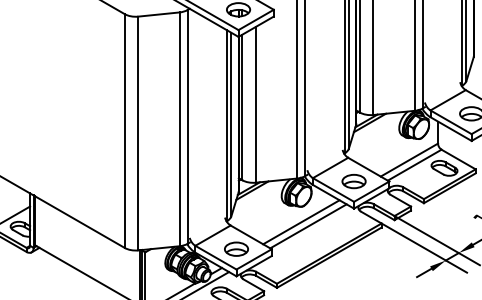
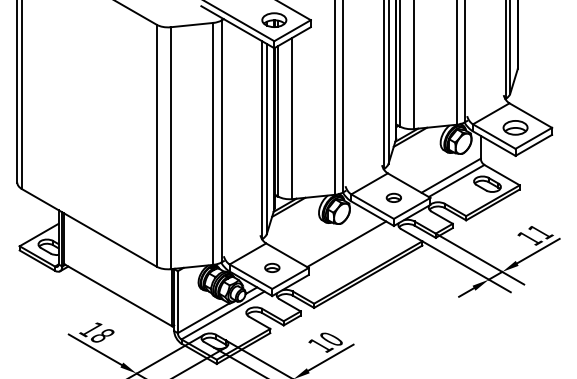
part: (353, 181) -> (393, 197), size x0.6
line: (300, 221) -> (338, 239), removed
part: (236, 248) -> (272, 267), size x0.6

